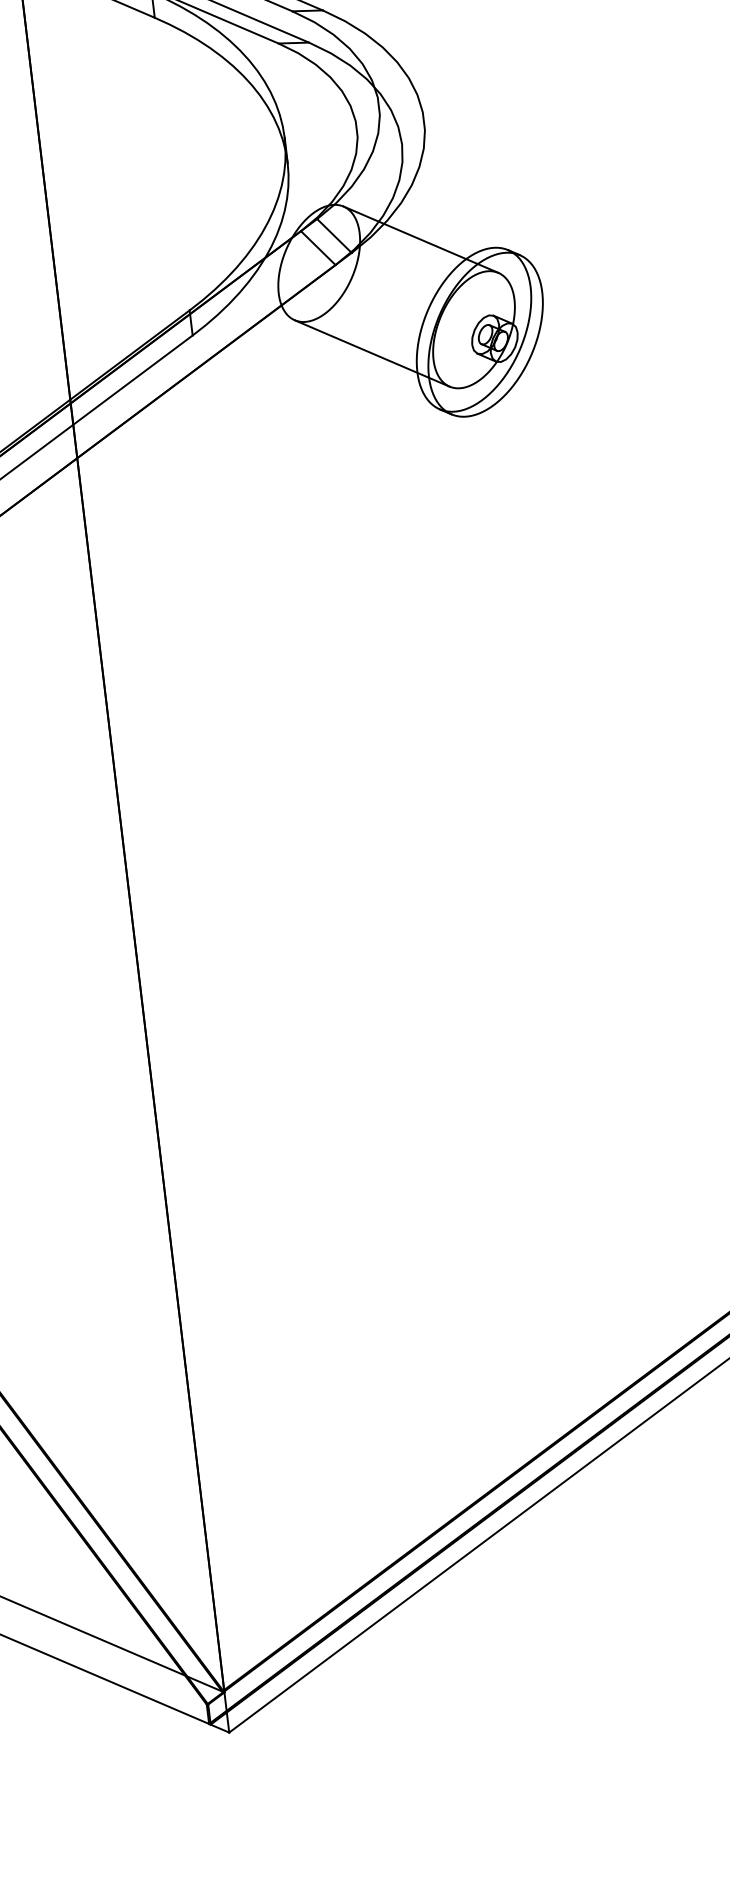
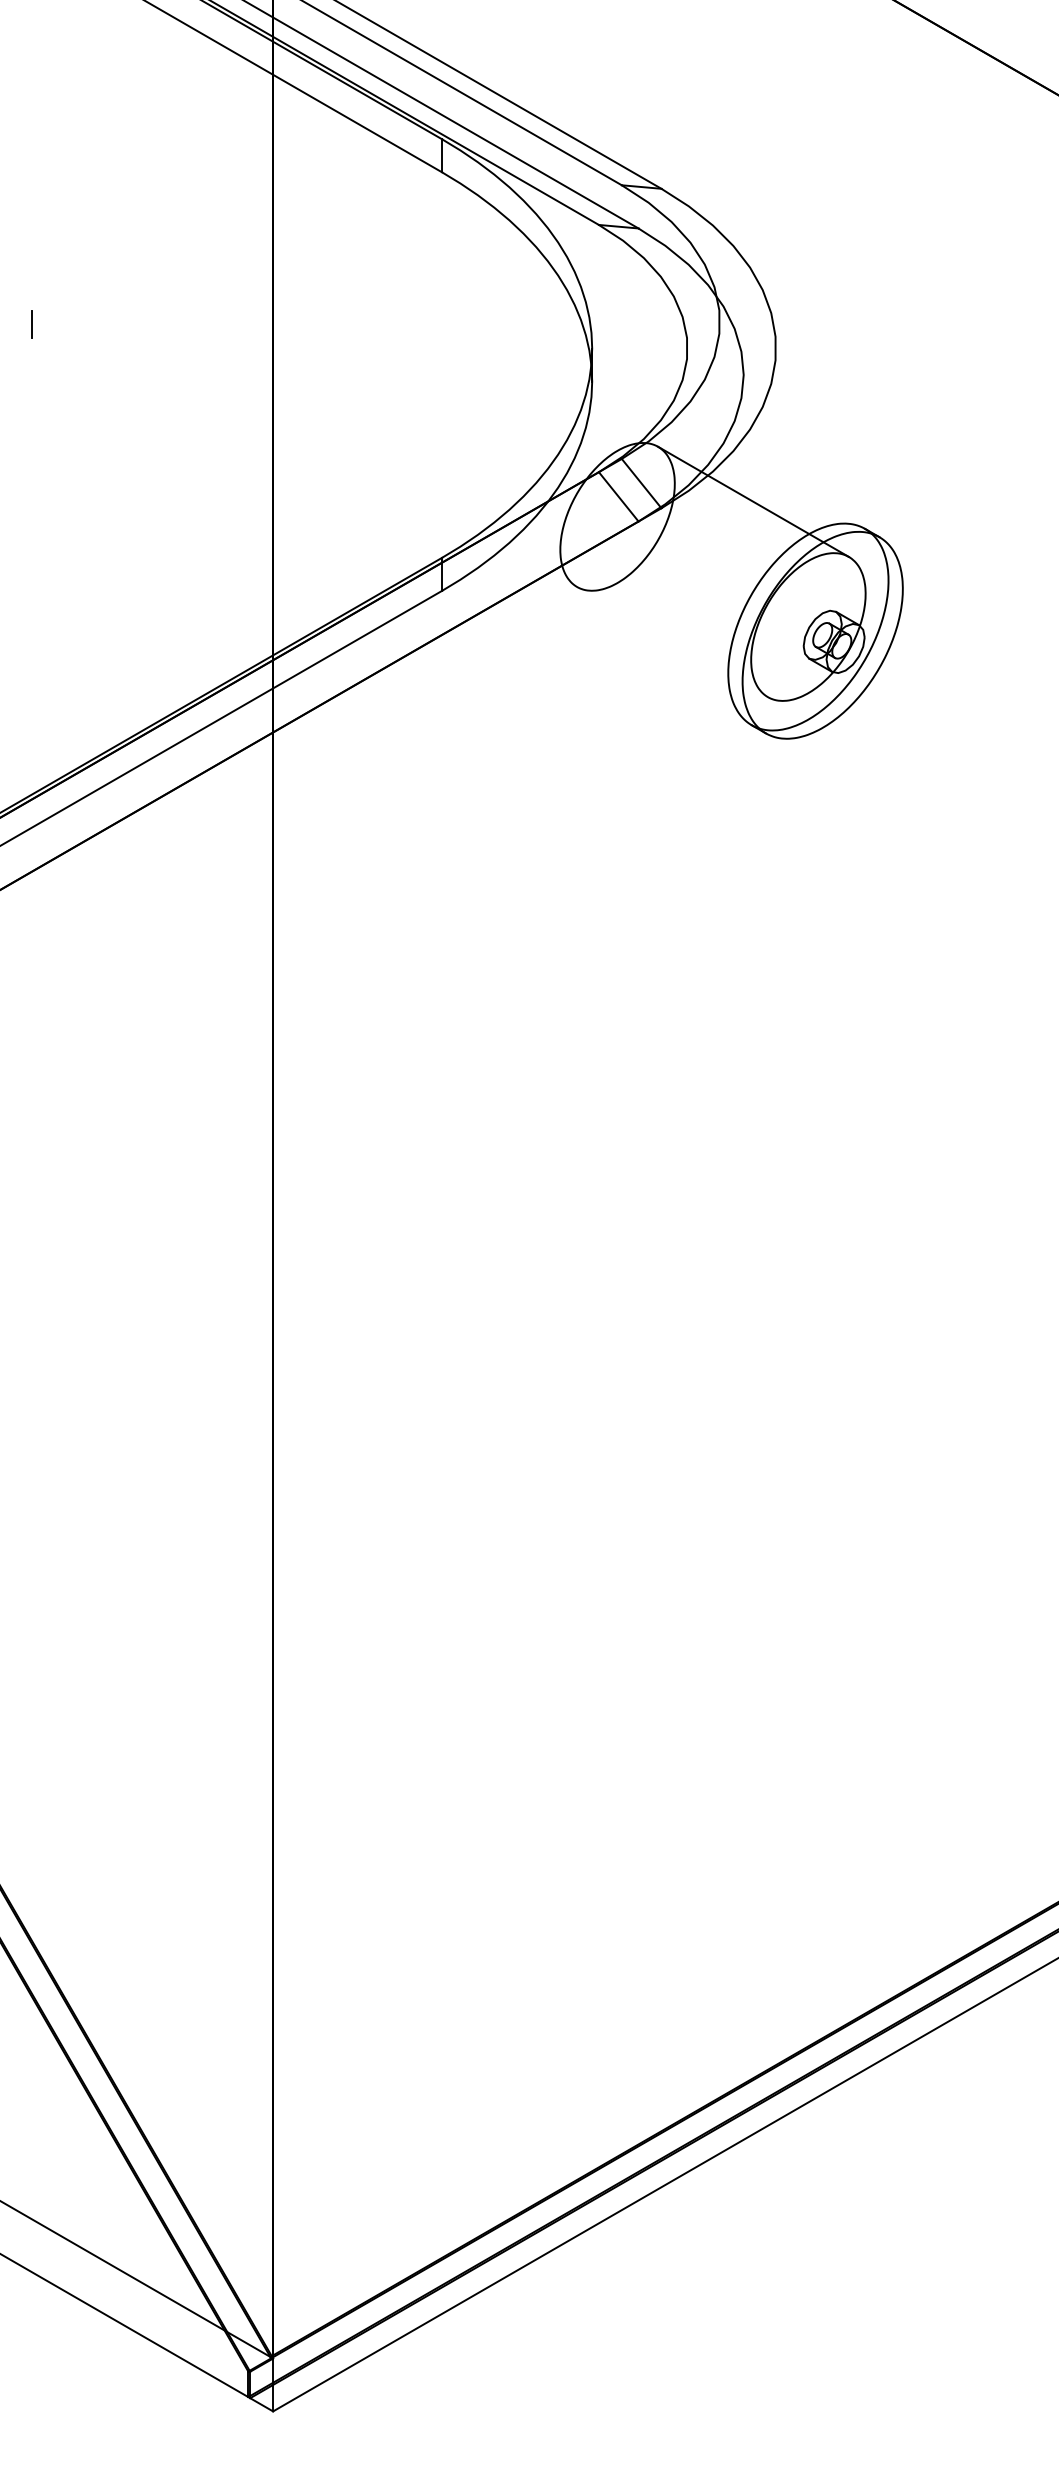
line: (372, 353) -> (672, 641), removed

